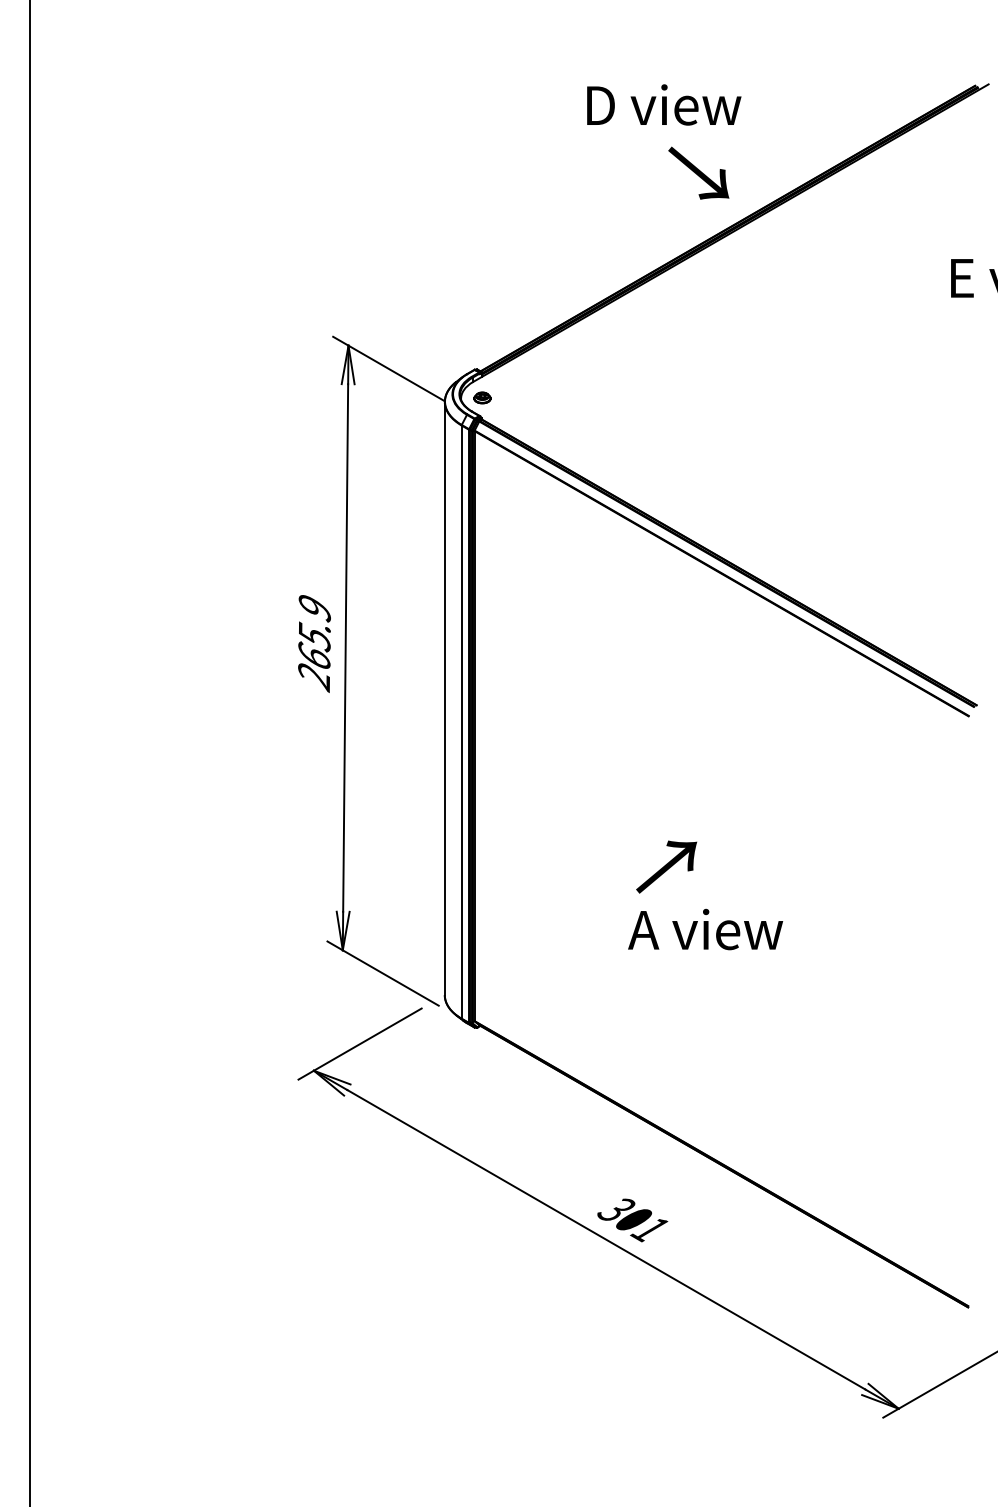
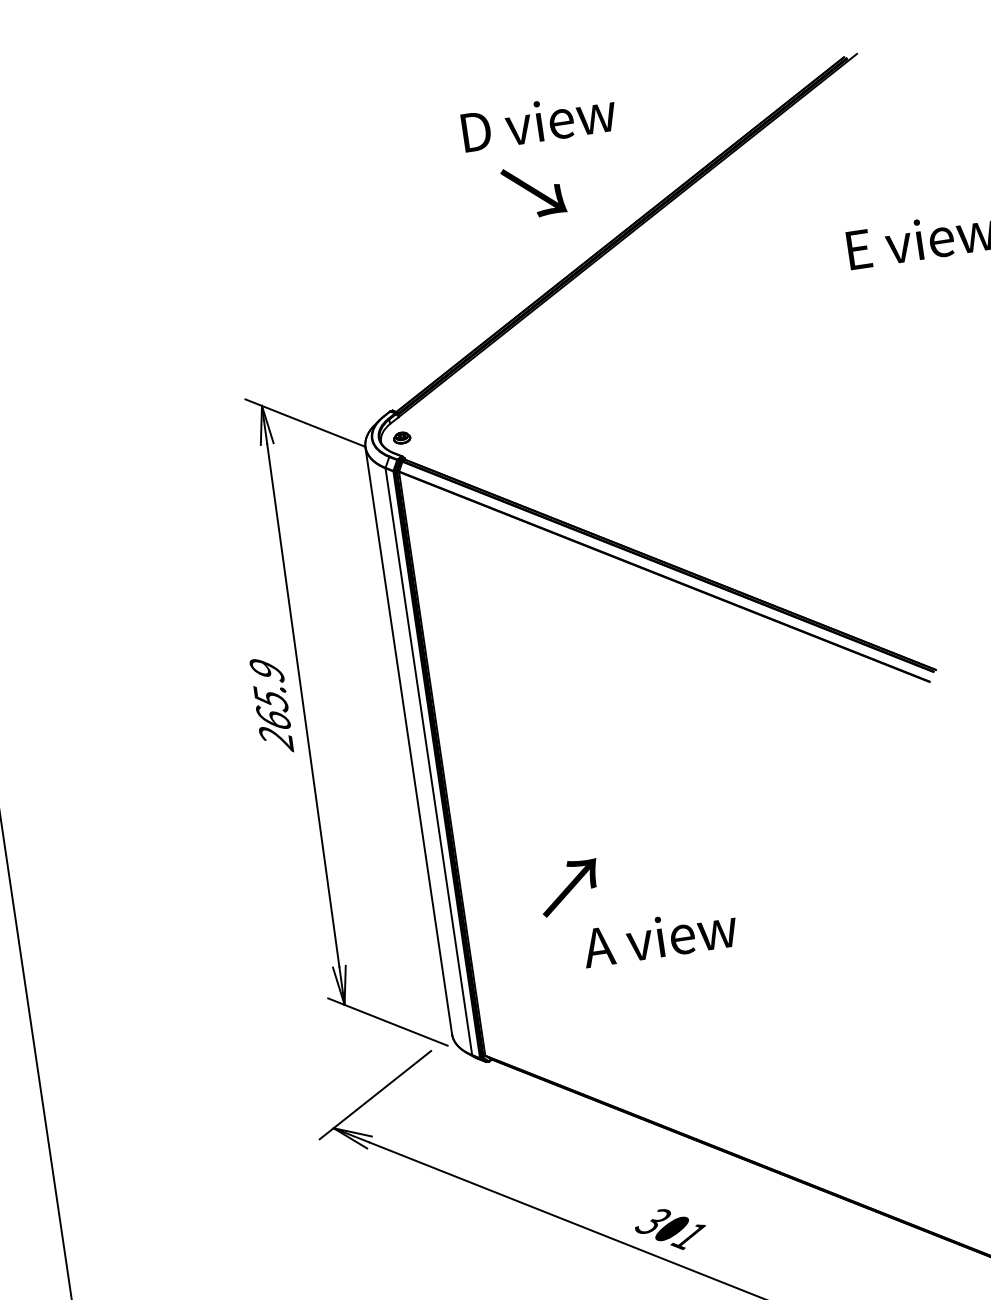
text: (698, 172) -> (533, 190), moved
text: (666, 866) -> (569, 886), moved
text: (705, 929) -> (659, 937), moved

